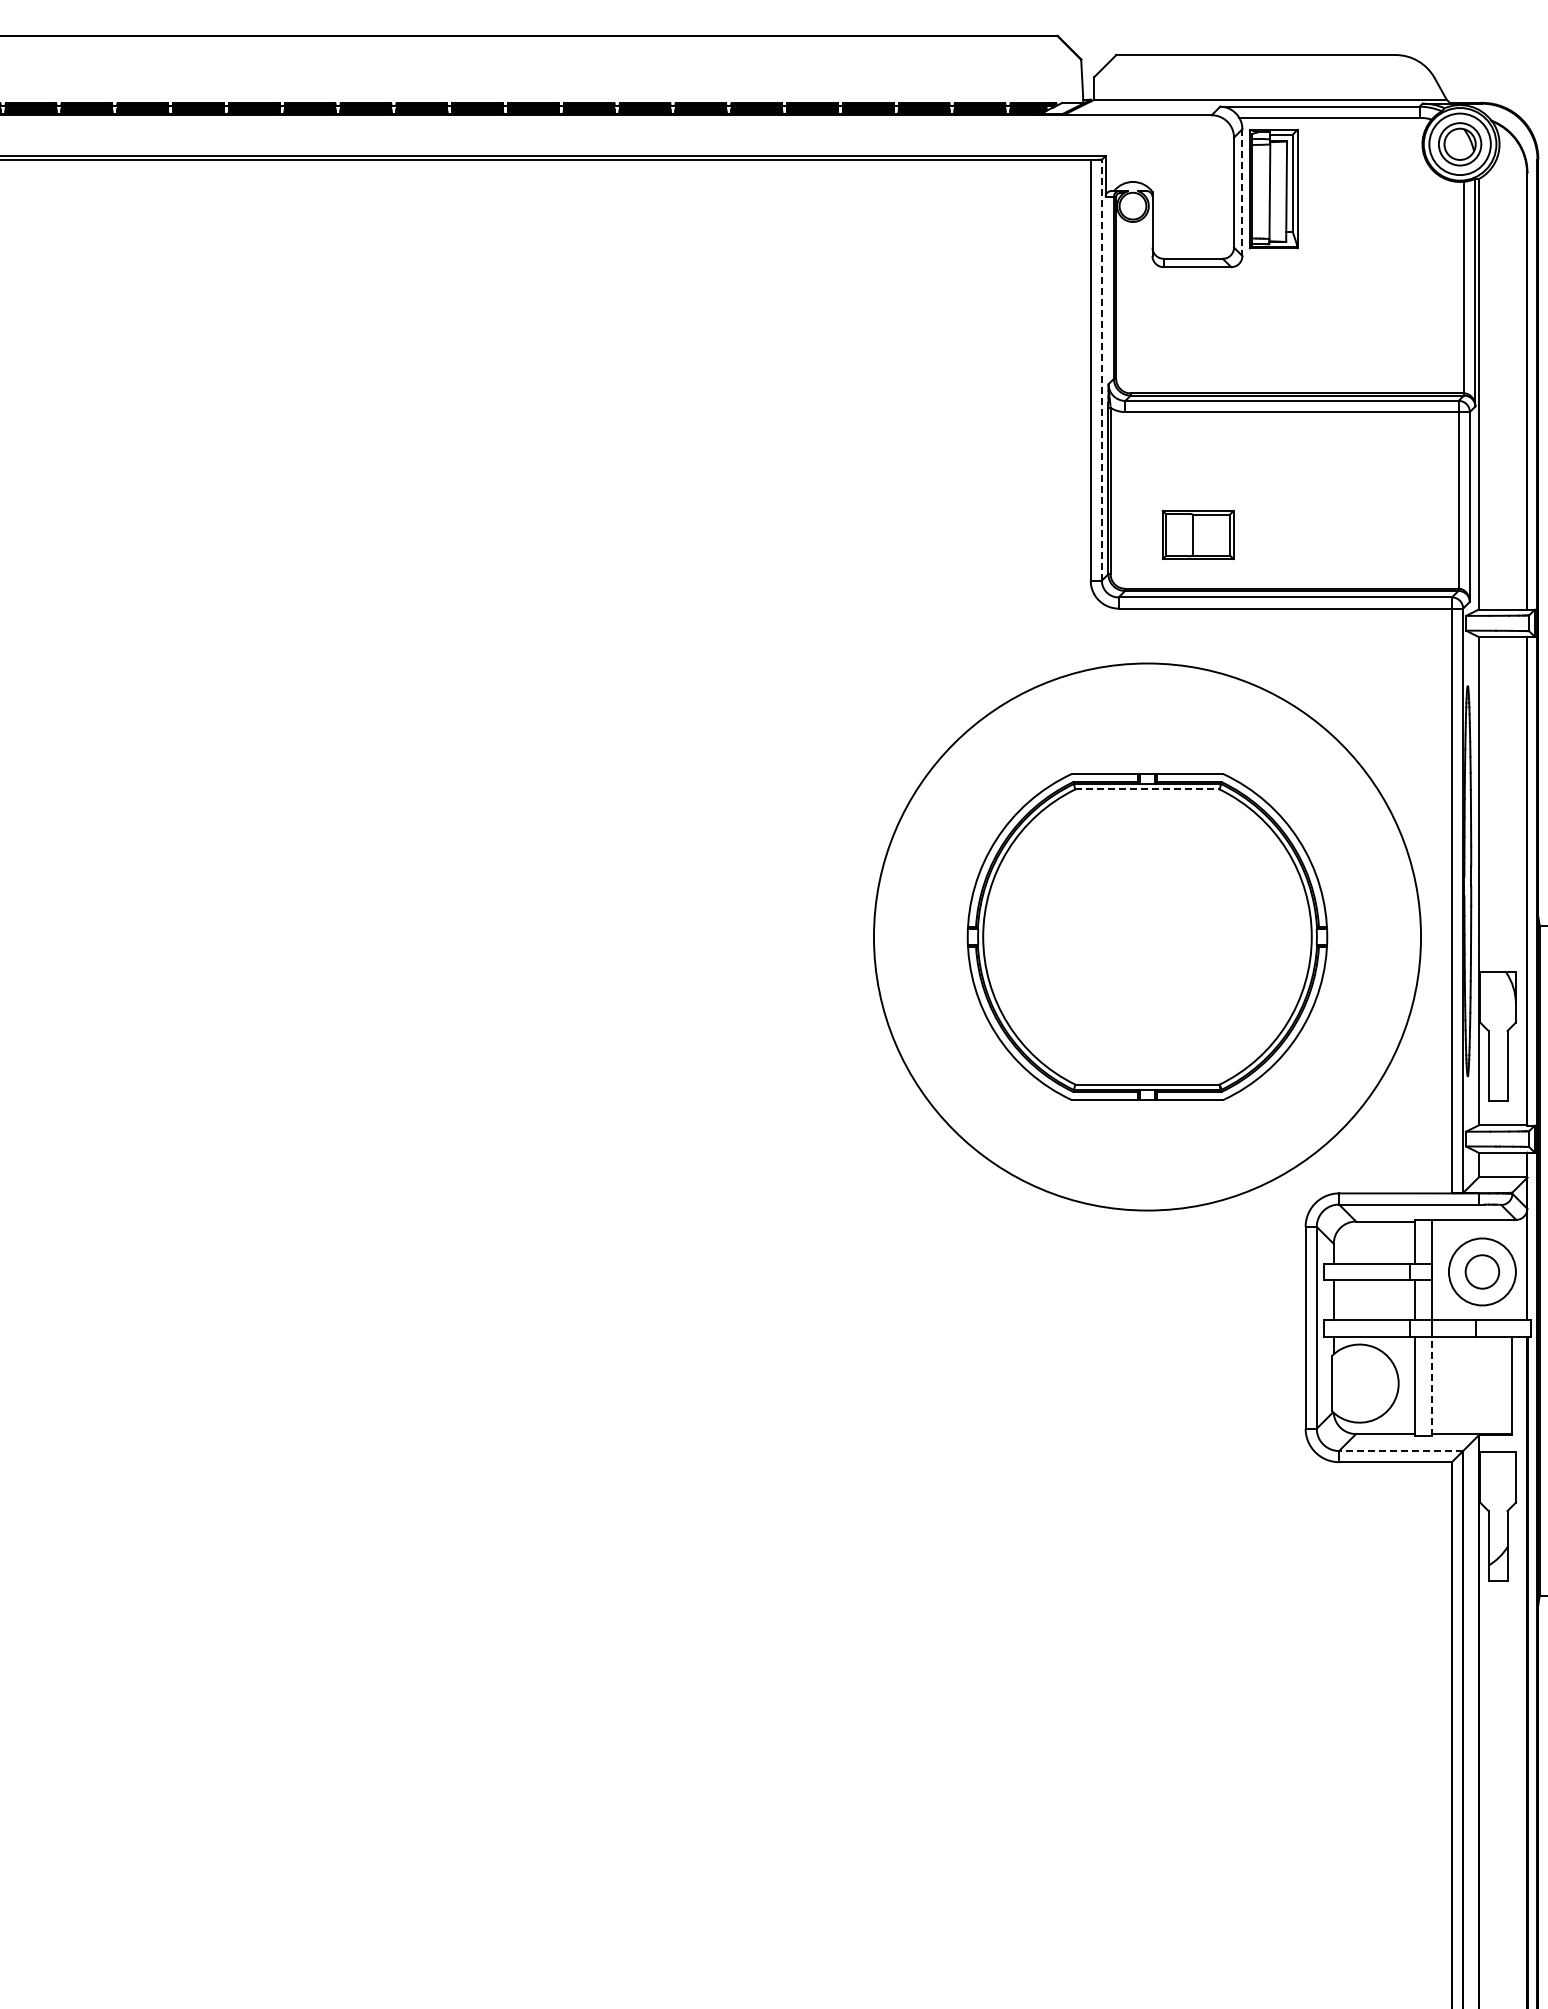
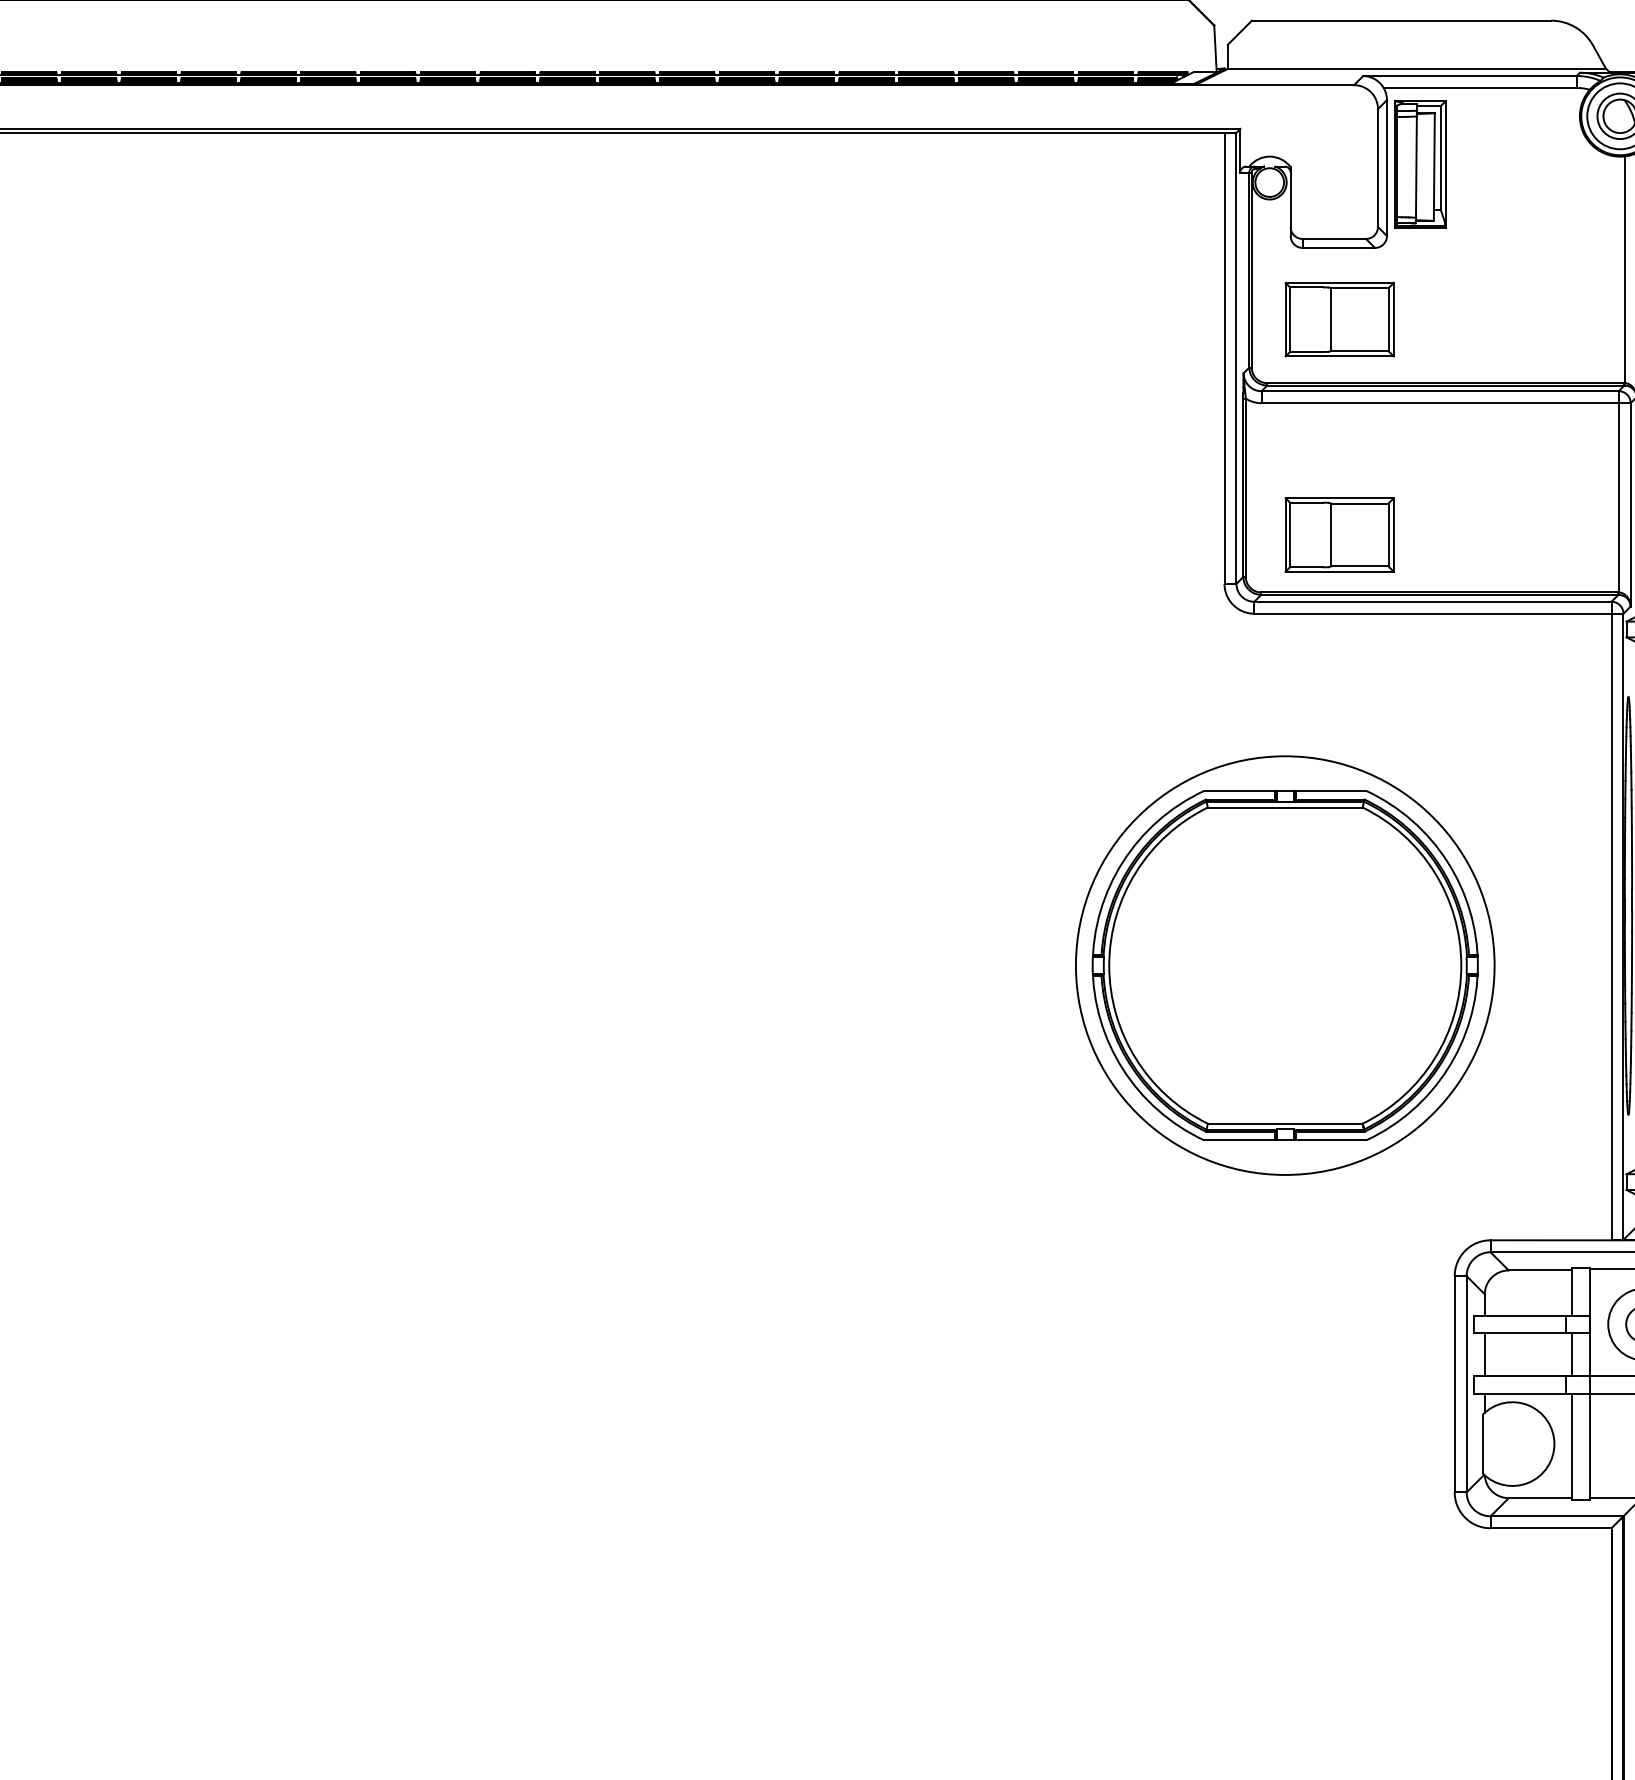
line: (1242, 193) -> (1387, 169), dashed -> solid
part: (1197, 333) -> (1338, 318), added
line: (1101, 369) -> (1235, 357), dashed -> solid
part: (1197, 534) -> (1338, 534), size x1.43
line: (1148, 789) -> (1286, 807), dashed -> solid
circle: (1147, 936) -> (1285, 965), size x0.71
line: (1432, 1386) -> (1590, 1447), dashed -> solid
line: (1400, 1451) -> (1556, 1516), dashed -> solid

